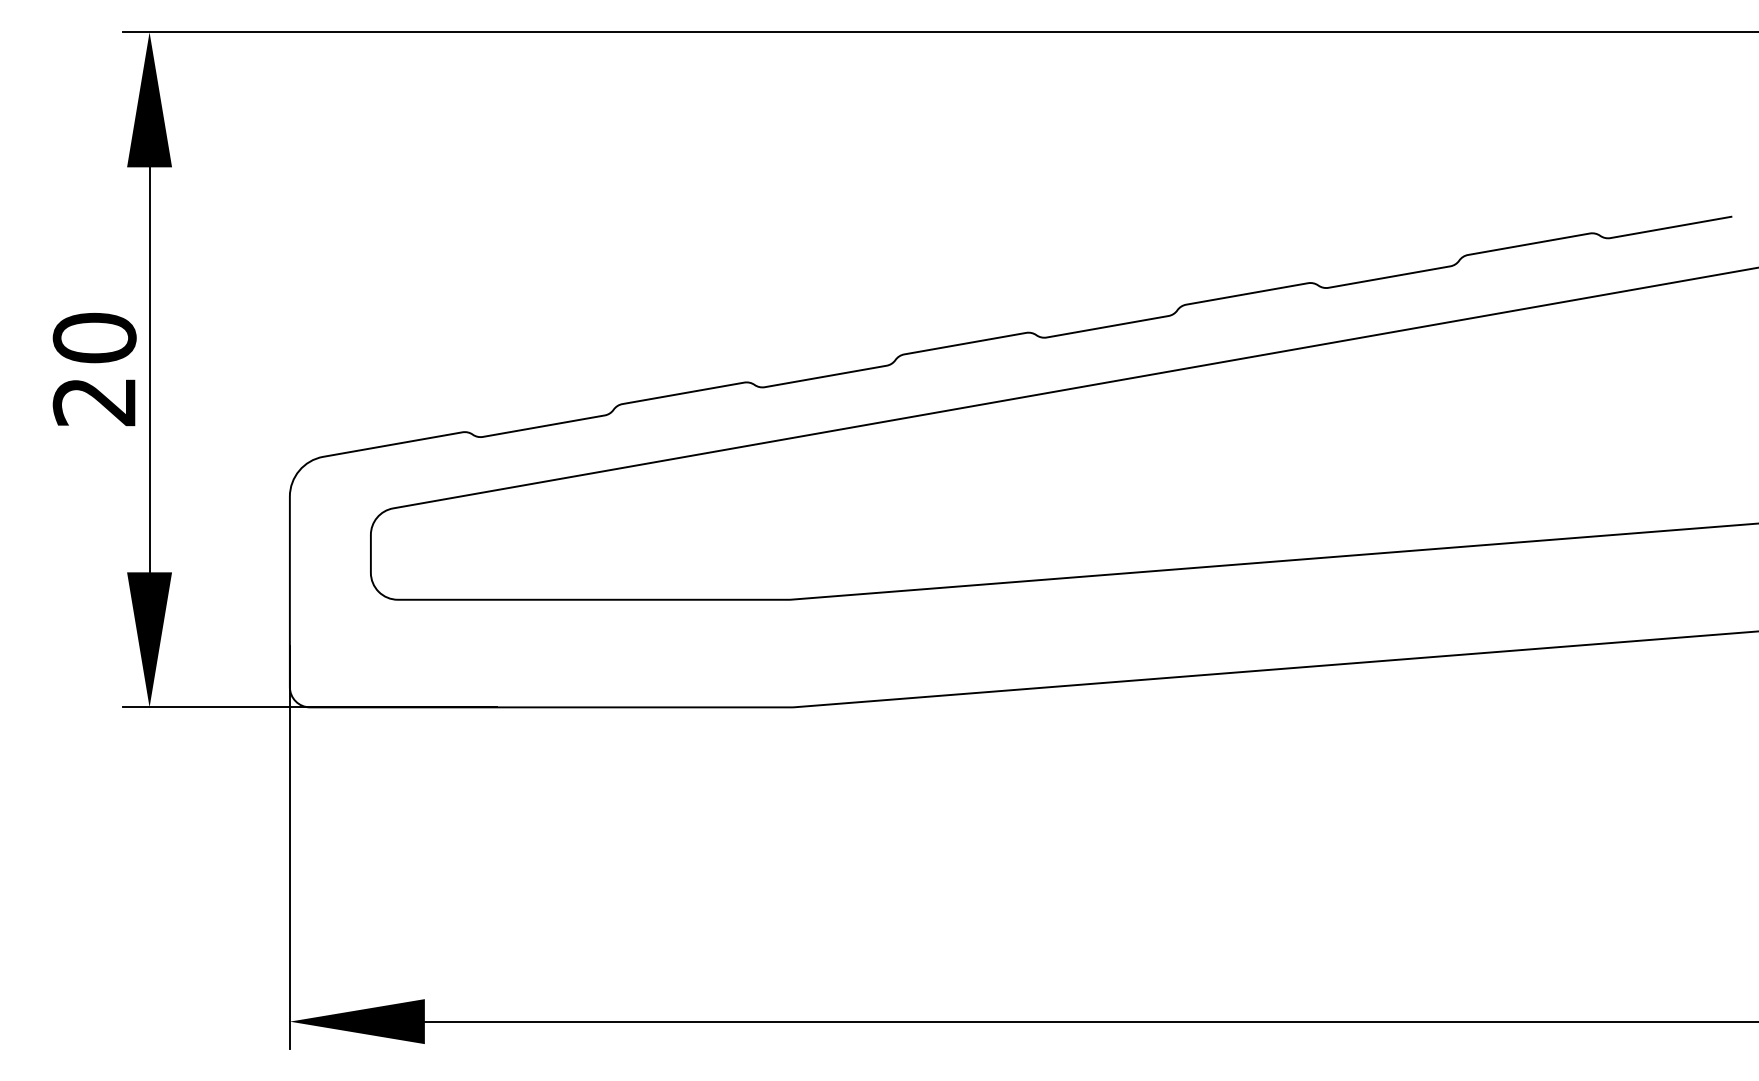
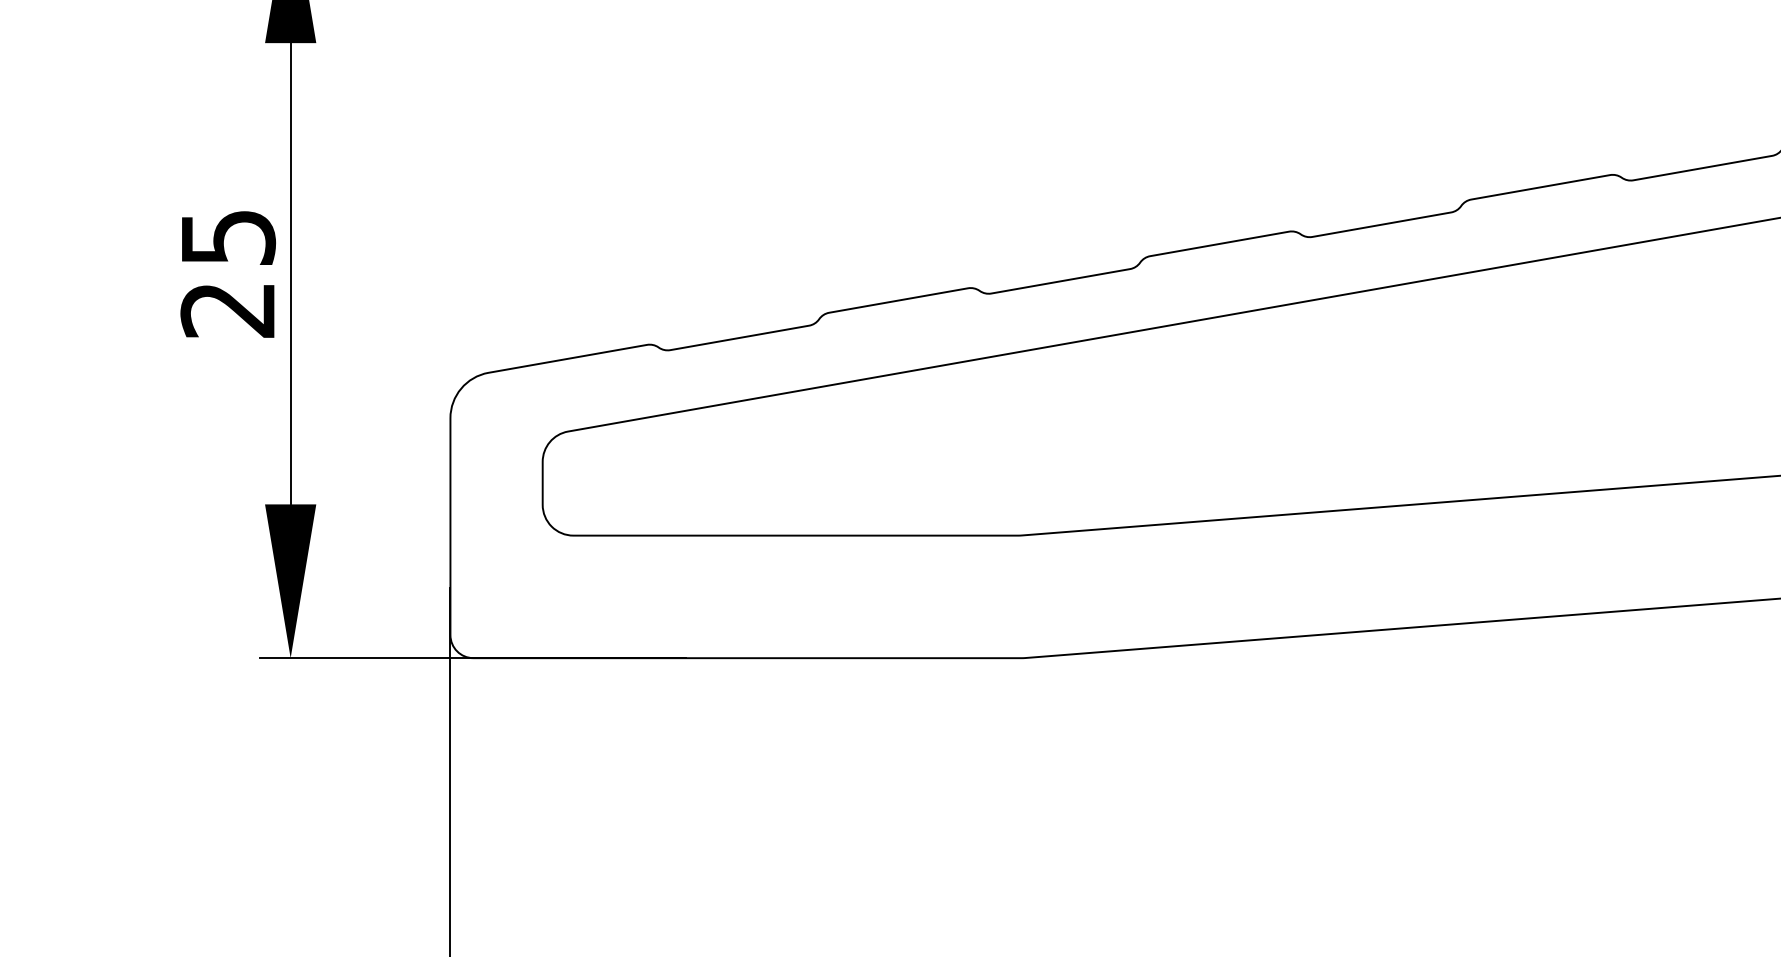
text: (94, 337) -> (227, 236), 20 -> 25

